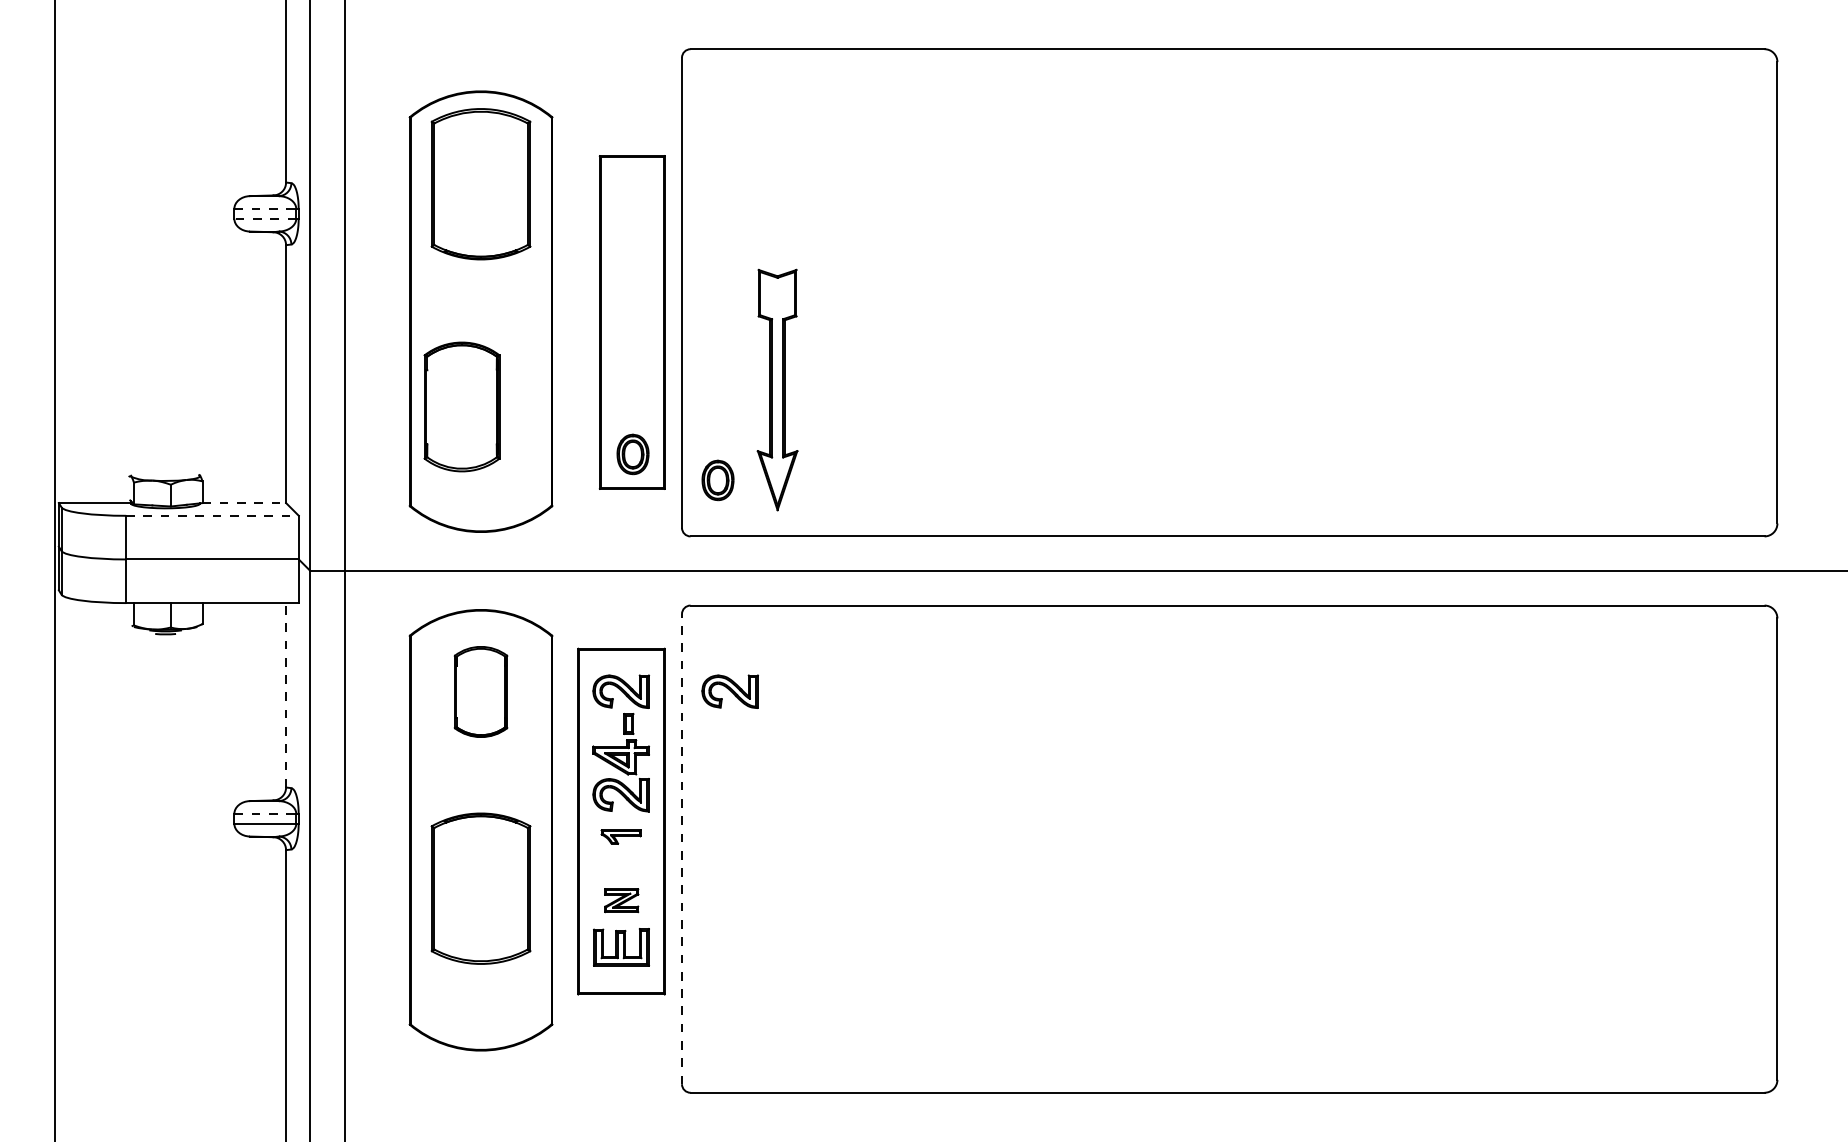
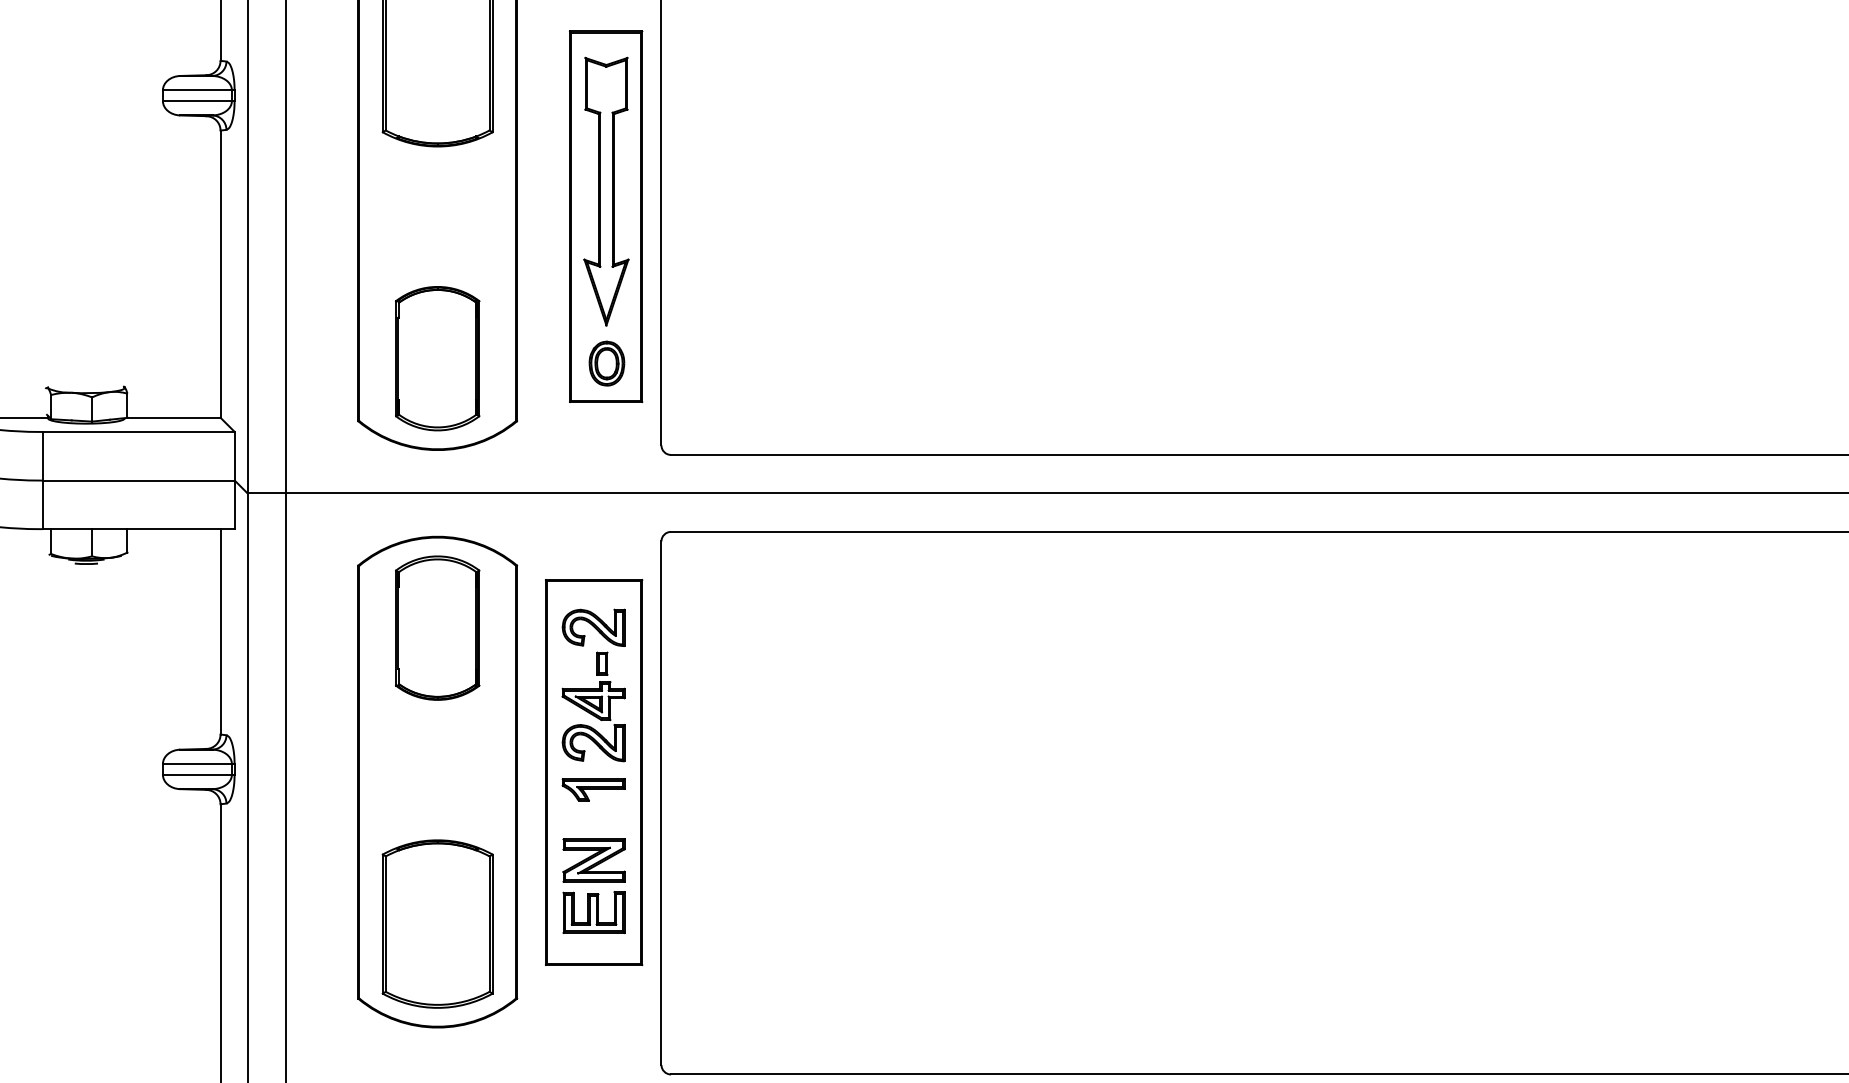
line: (265, 209) -> (197, 90), dashed -> solid
line: (265, 218) -> (197, 100), dashed -> solid
part: (777, 389) -> (606, 191), moved
part: (461, 406) -> (437, 358), moved
part: (717, 480) -> (700, 392), removed
line: (244, 503) -> (174, 418), dashed -> solid
line: (213, 515) -> (139, 431), dashed -> solid
part: (480, 691) -> (437, 627), size x1.43
part: (729, 691) -> (714, 627), removed
line: (286, 694) -> (221, 630), dashed -> solid
line: (265, 814) -> (197, 764), dashed -> solid
part: (620, 836) -> (592, 789), size x1.43
line: (682, 848) -> (662, 802), dashed -> solid
part: (480, 888) -> (437, 923), moved
part: (621, 900) -> (594, 860), size x1.67

